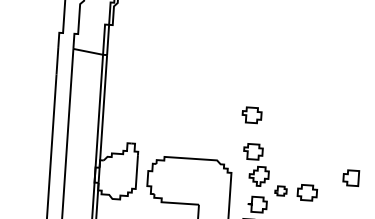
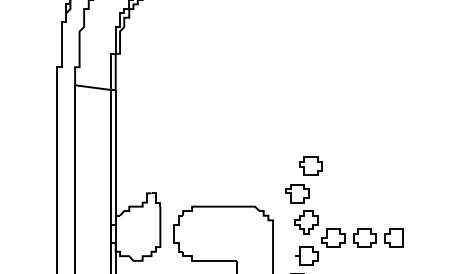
part: (251, 114) -> (310, 165), moved
part: (350, 177) -> (393, 237), moved
part: (281, 190) -> (333, 237), size x1.67

